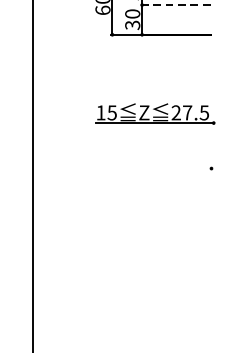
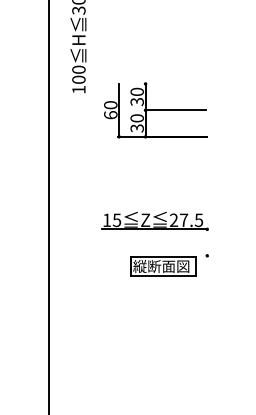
line: (175, 5) -> (175, 110), dashed -> solid
part: (154, 113) -> (154, 220), moved
part: (162, 180) -> (163, 266), added

